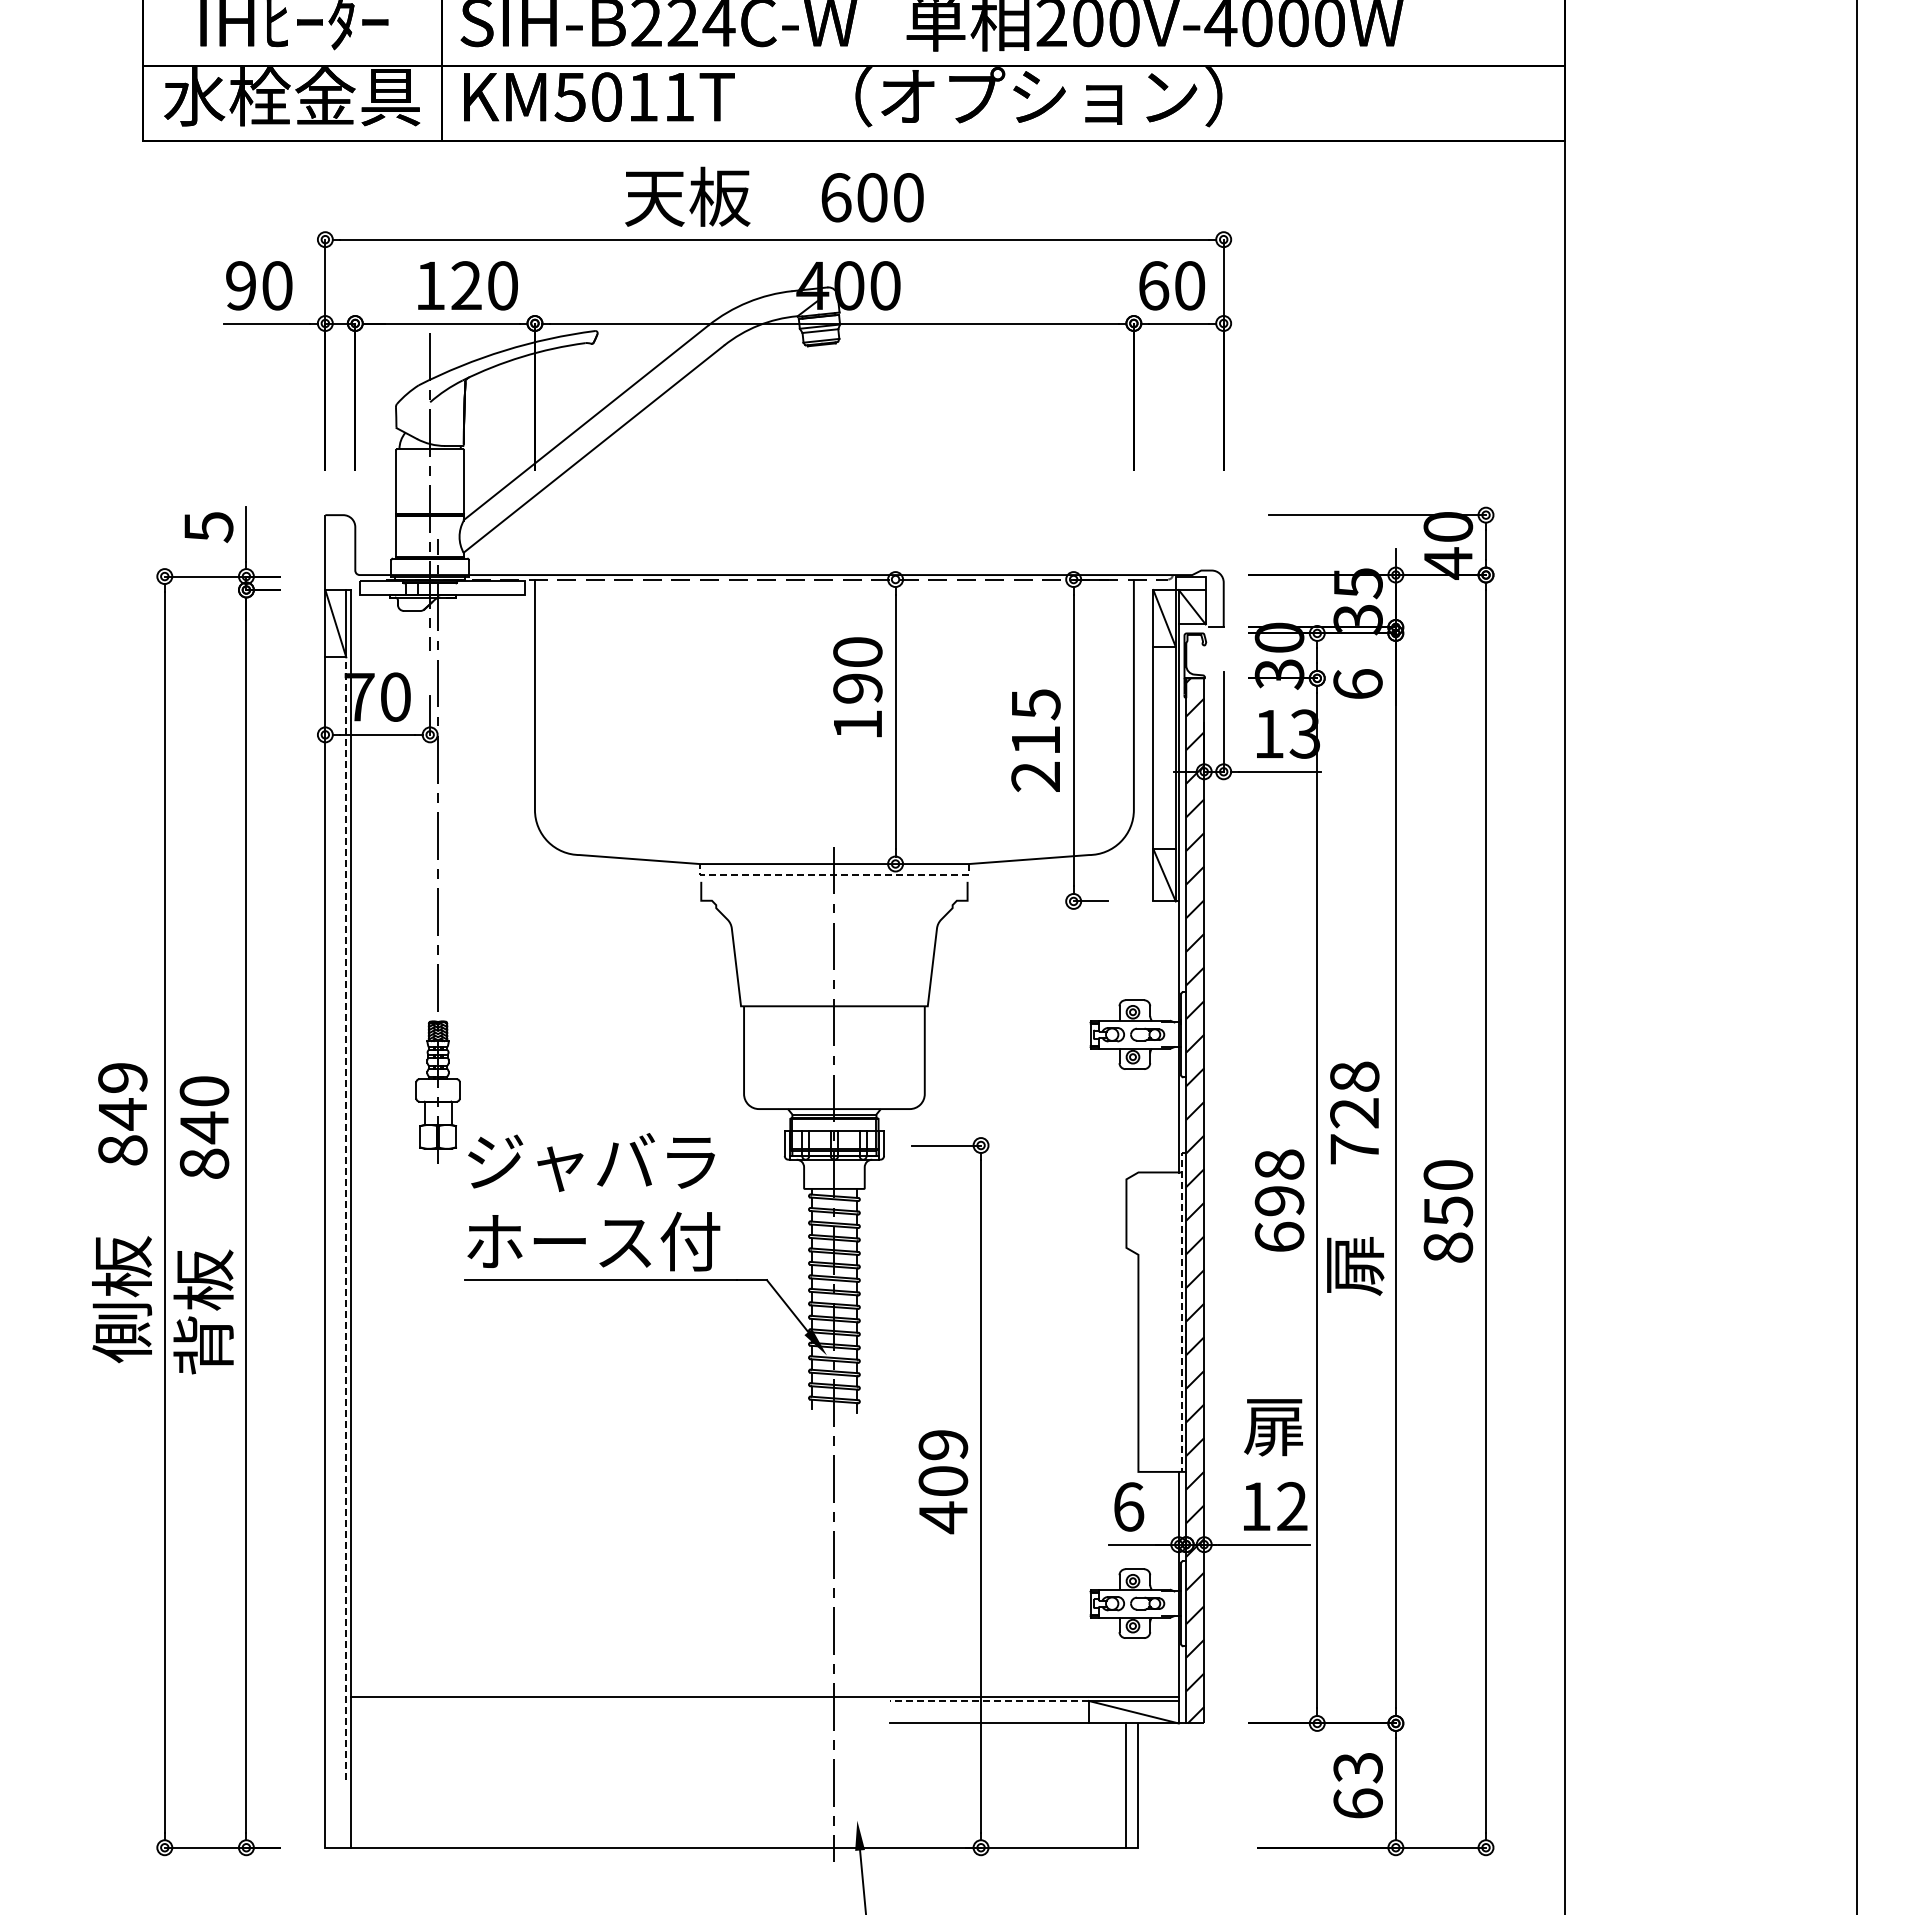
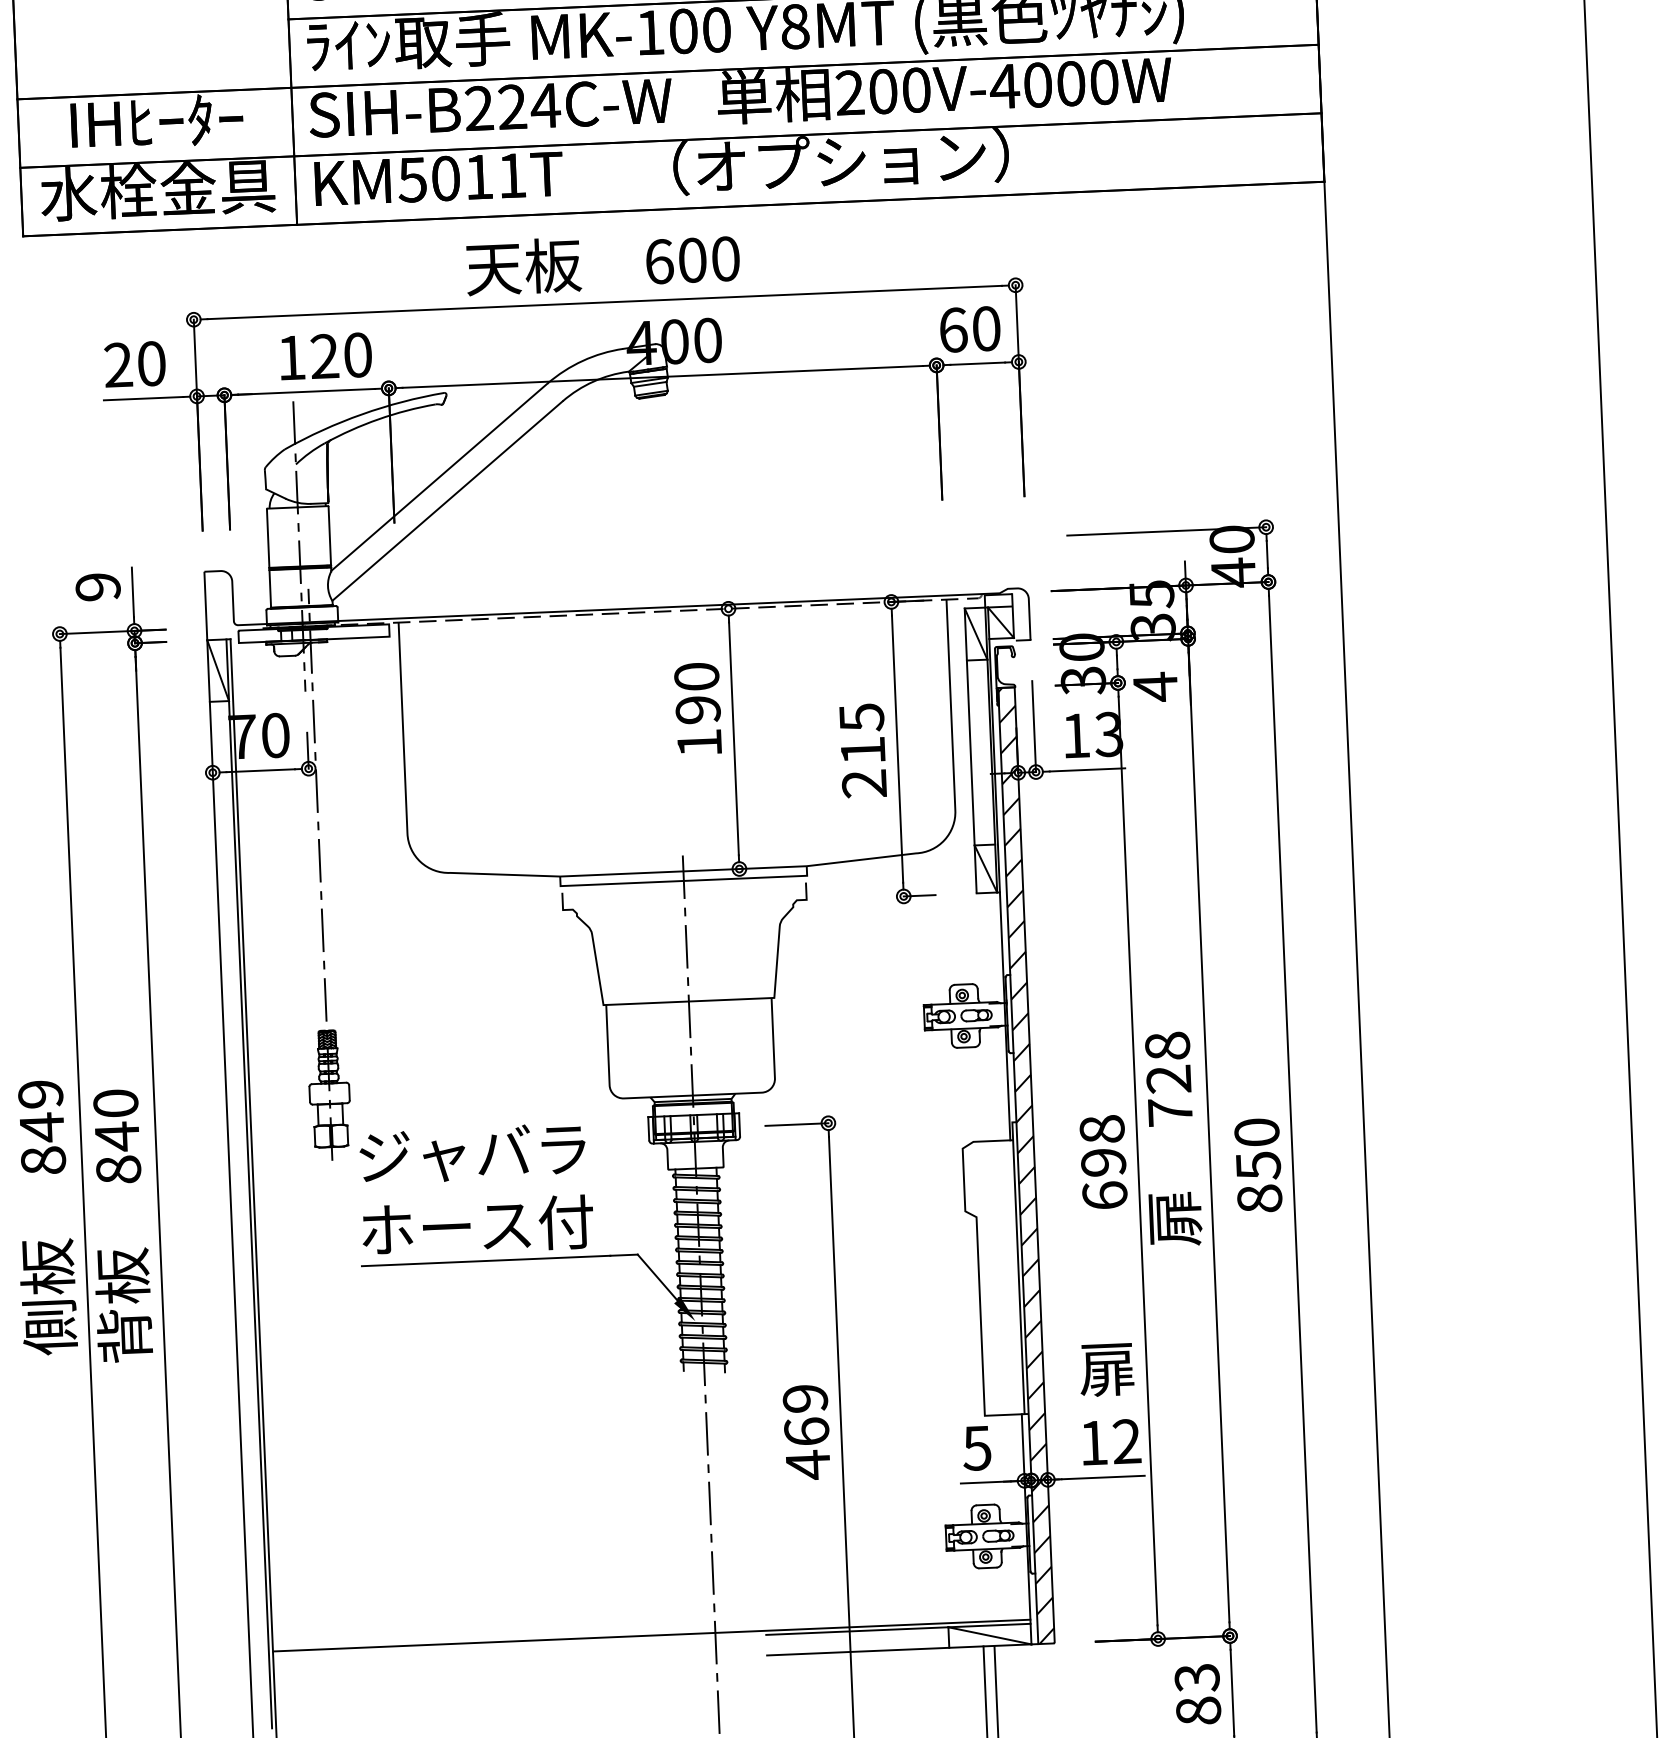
text: (241, 285) -> (118, 364), 90 -> 20
text: (208, 527) -> (97, 587), 5 -> 9
text: (1357, 684) -> (1155, 687), 6 -> 4
line: (834, 874) -> (683, 880), dashed -> solid
line: (346, 1218) -> (250, 1214), dashed -> solid
line: (1181, 1309) -> (1018, 1265), dashed -> solid
text: (943, 1480) -> (806, 1431), 409 -> 469
text: (1128, 1506) -> (977, 1447), 6 -> 5
line: (989, 1701) -> (857, 1631), dashed -> solid
text: (1357, 1803) -> (1197, 1710), 63 -> 83

